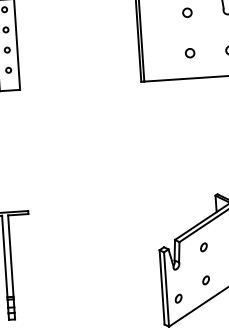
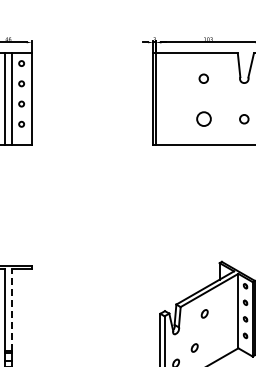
circle: (189, 53) -> (203, 119), size x1.6
line: (10, 255) -> (11, 309), solid -> dashed
part: (205, 279) -> (194, 347), moved

